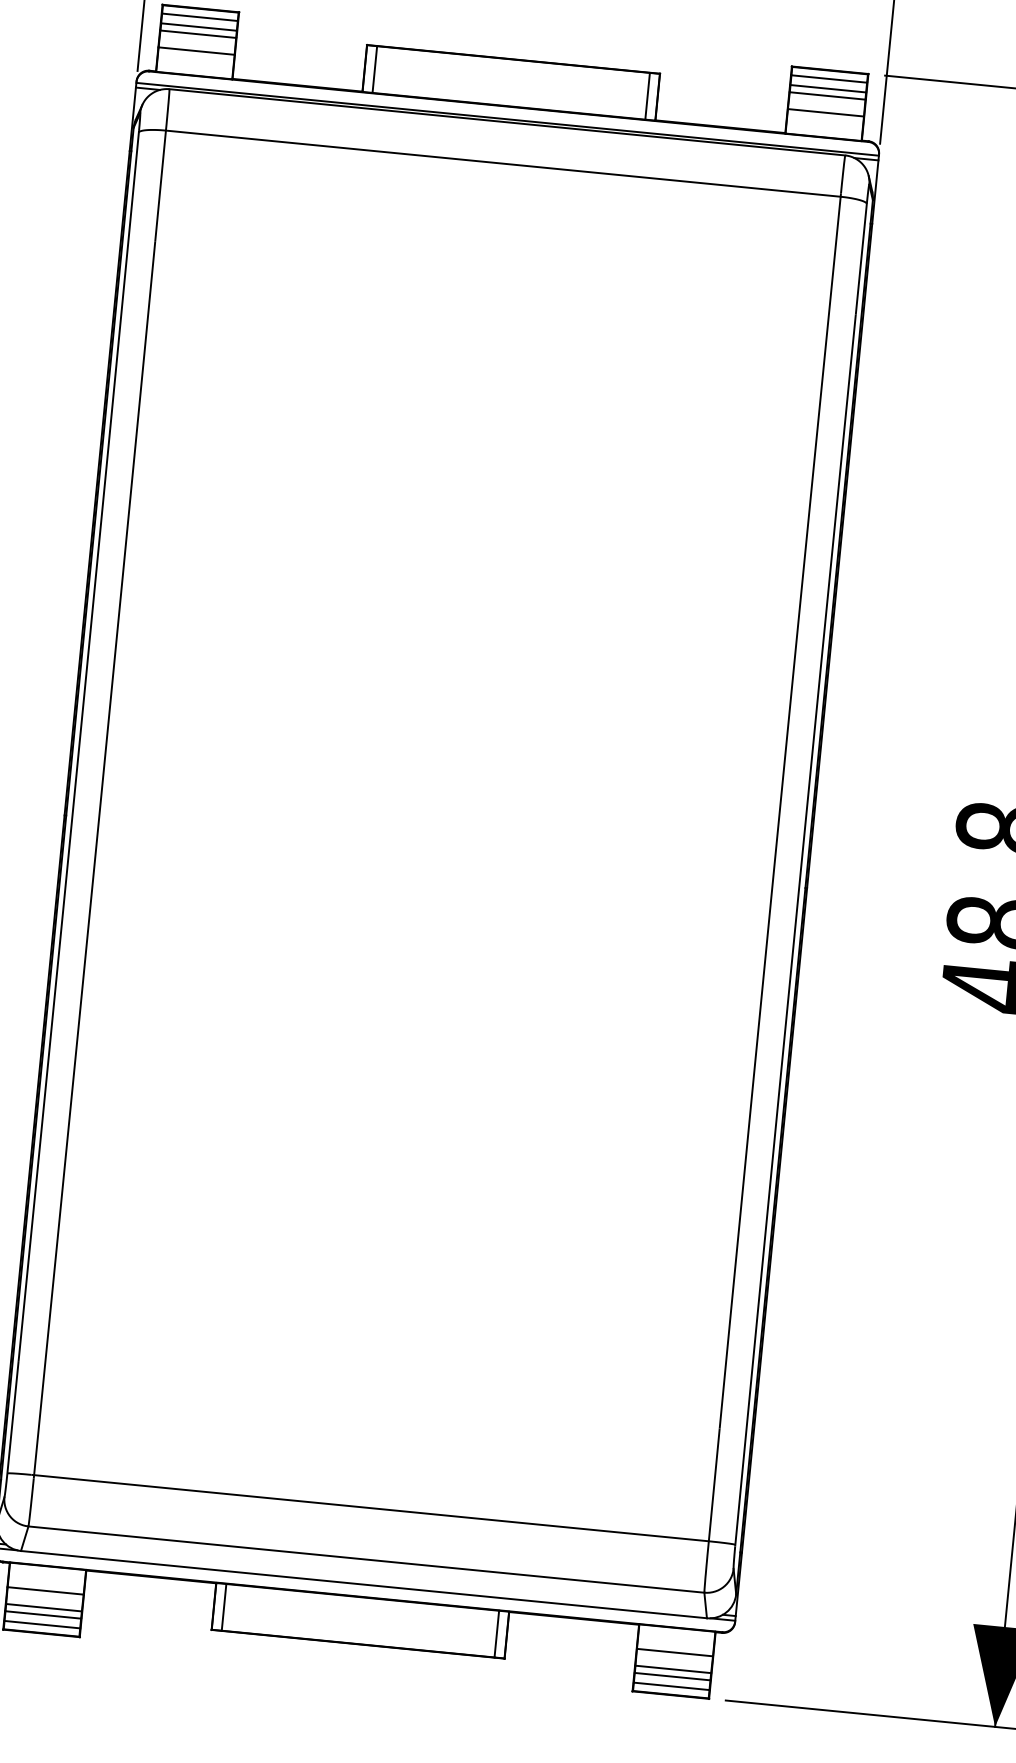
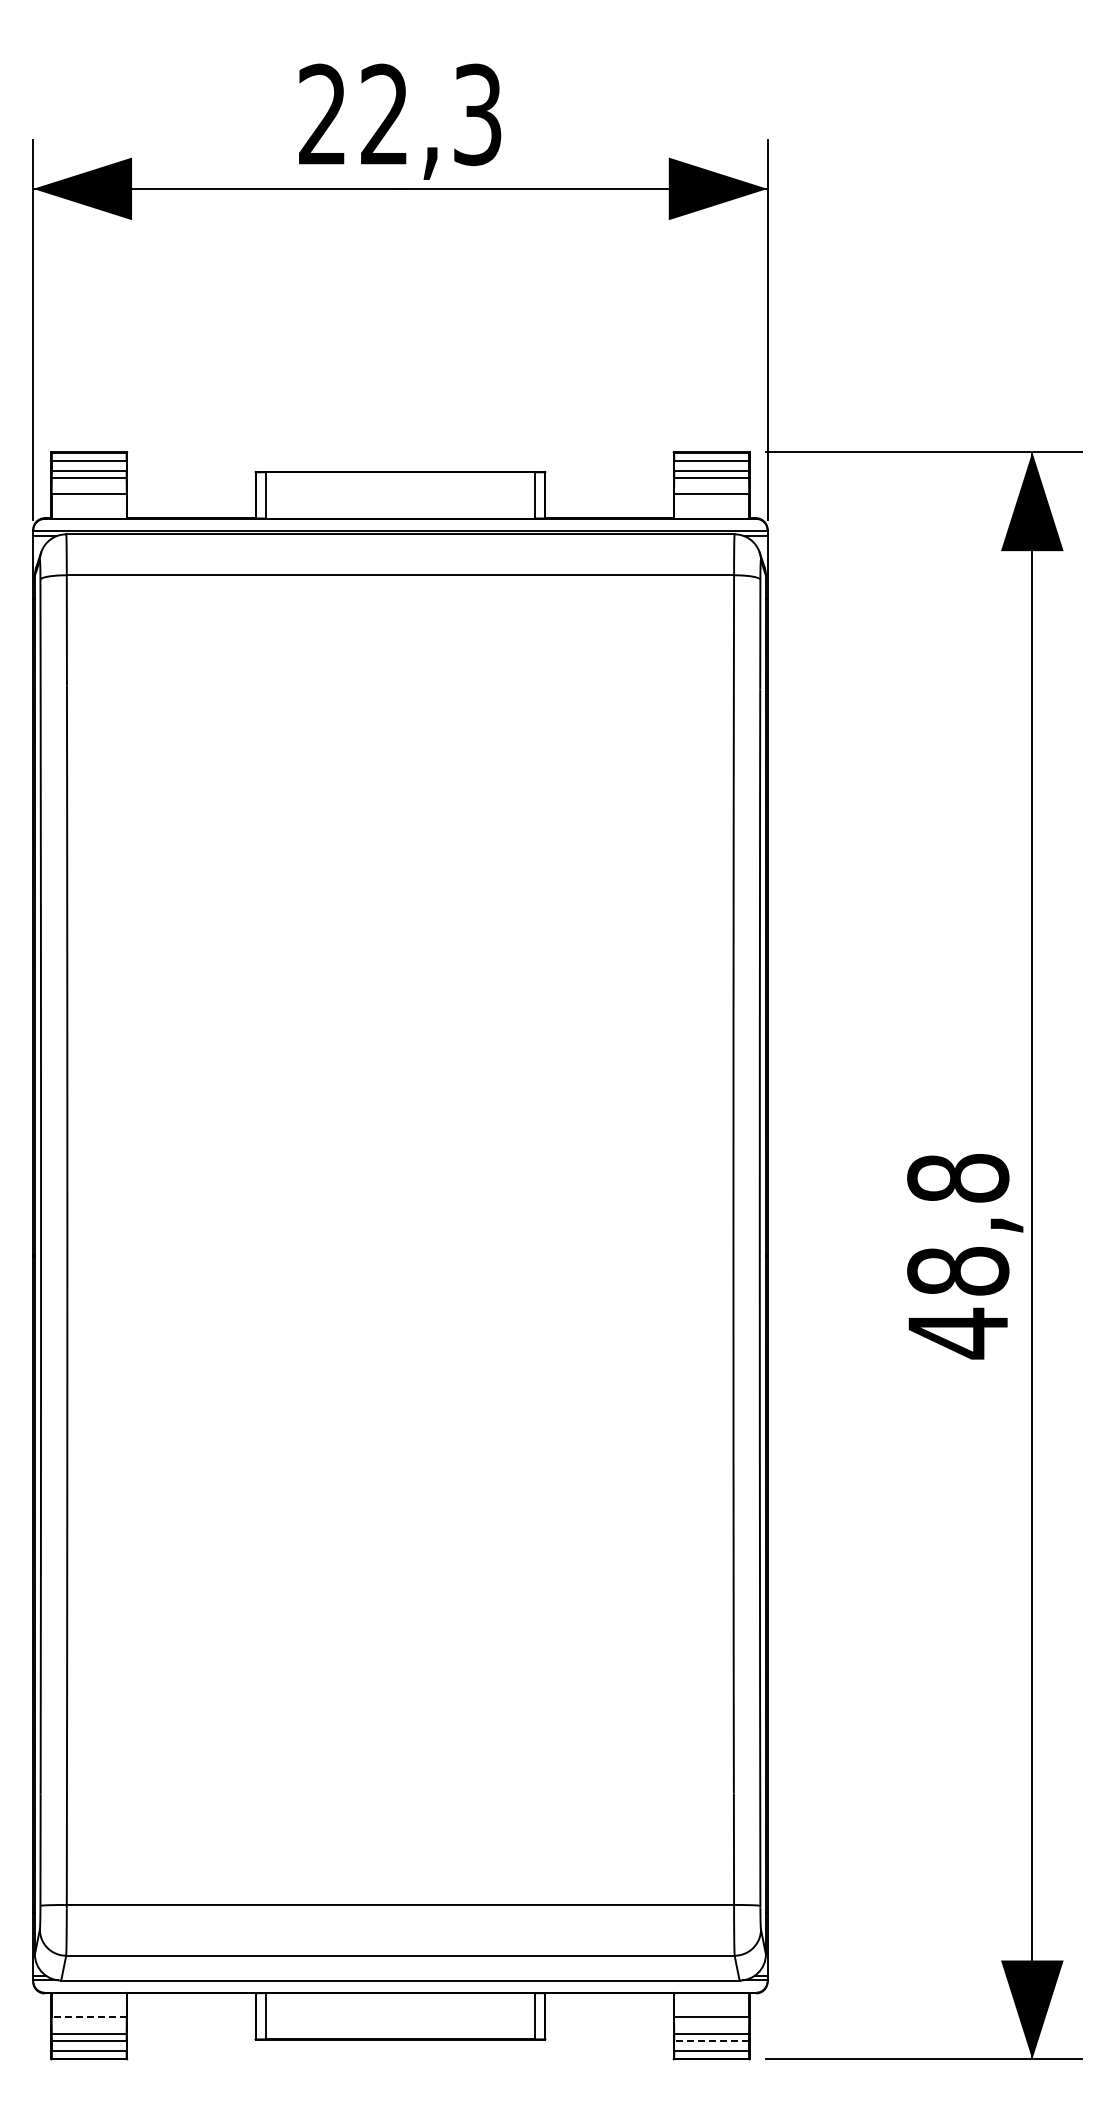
line: (45, 1591) -> (89, 2017), solid -> dashed
line: (672, 1677) -> (711, 2041), solid -> dashed

